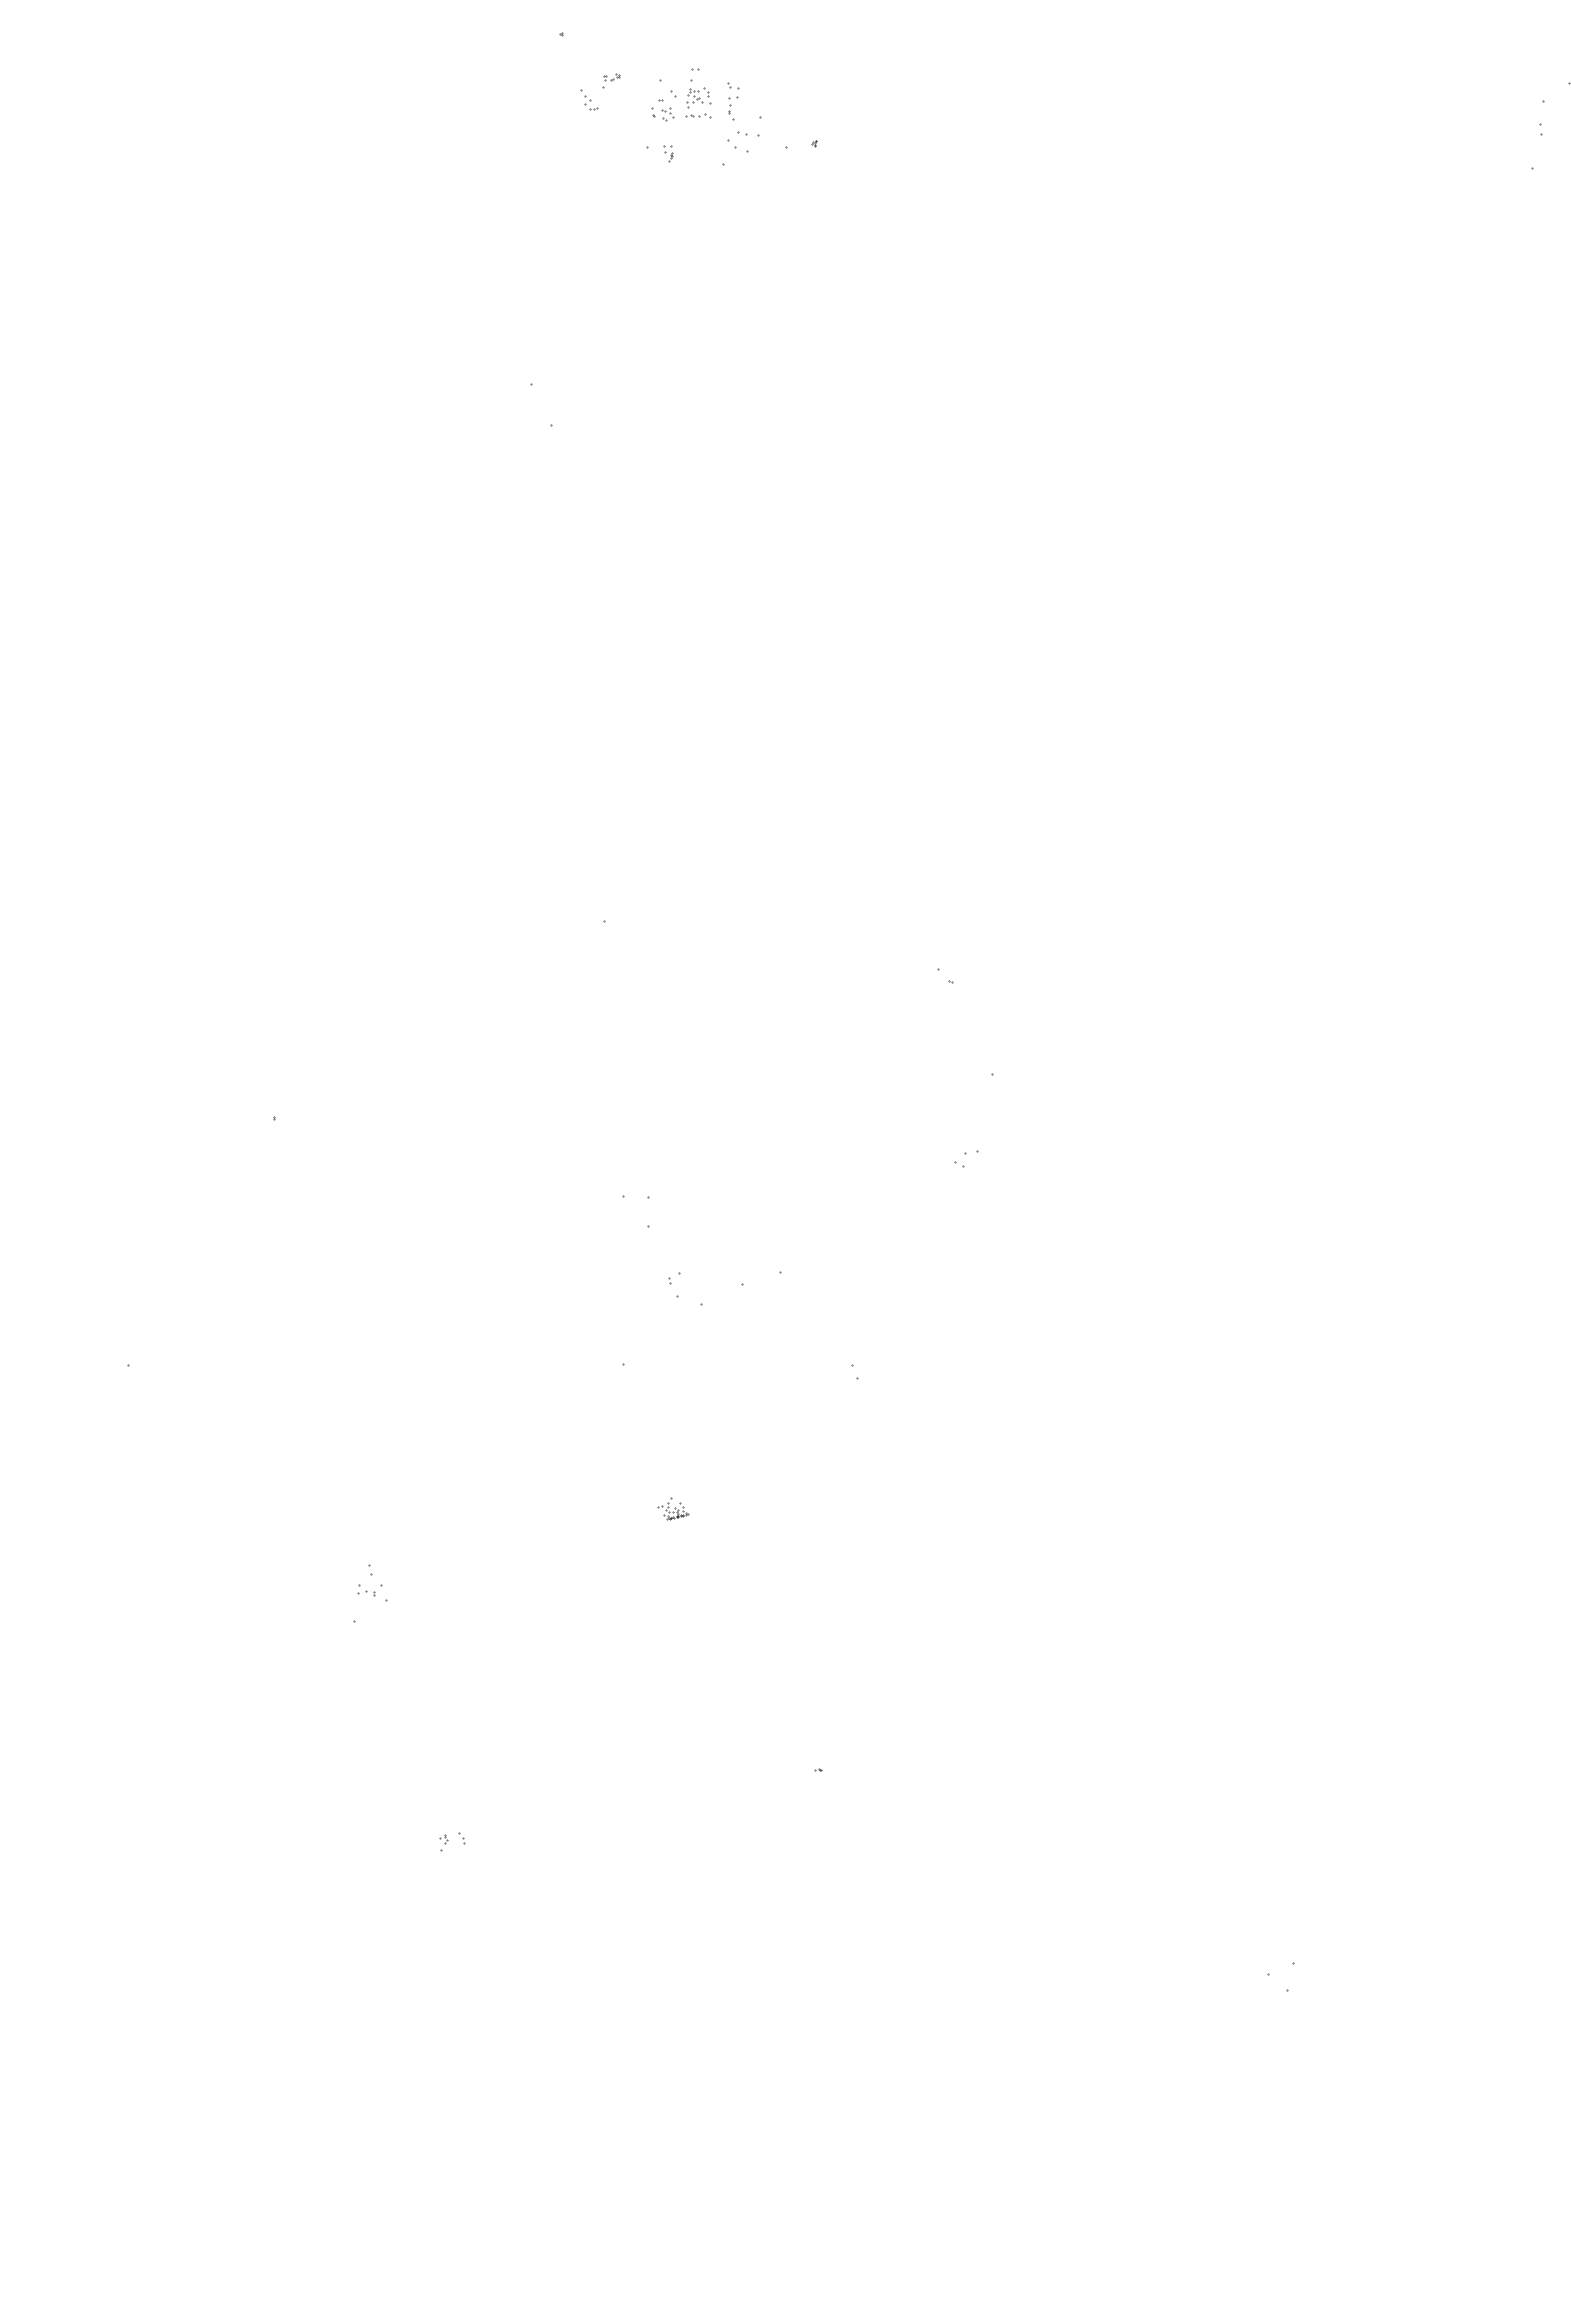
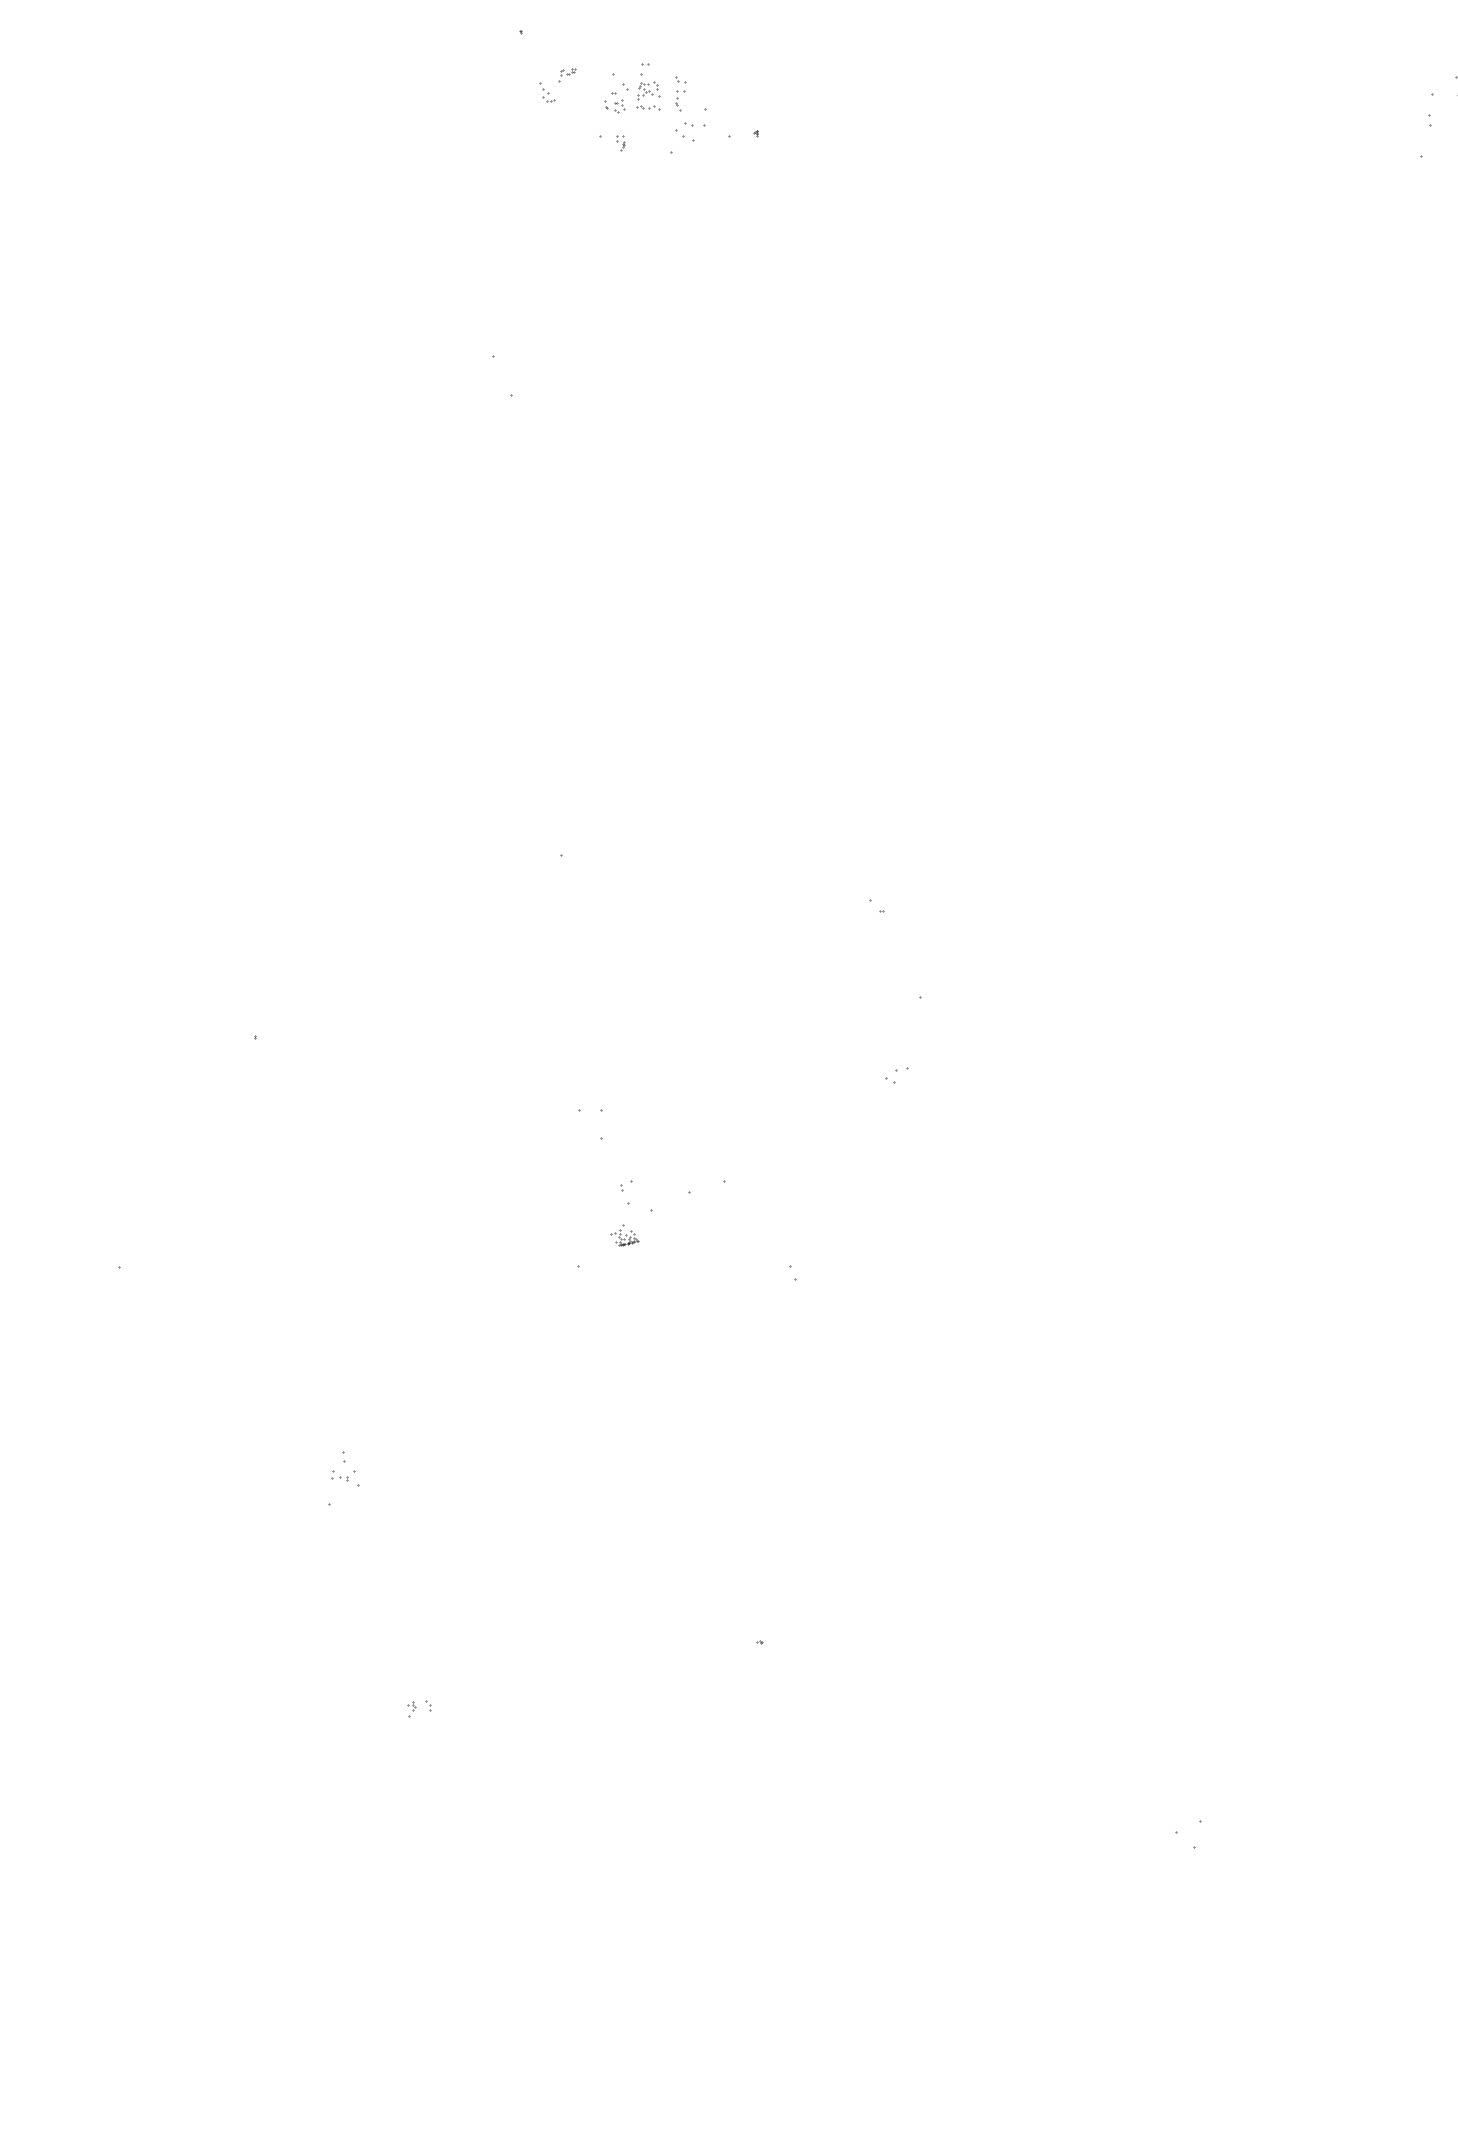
part: (673, 1508) -> (625, 1235), moved

